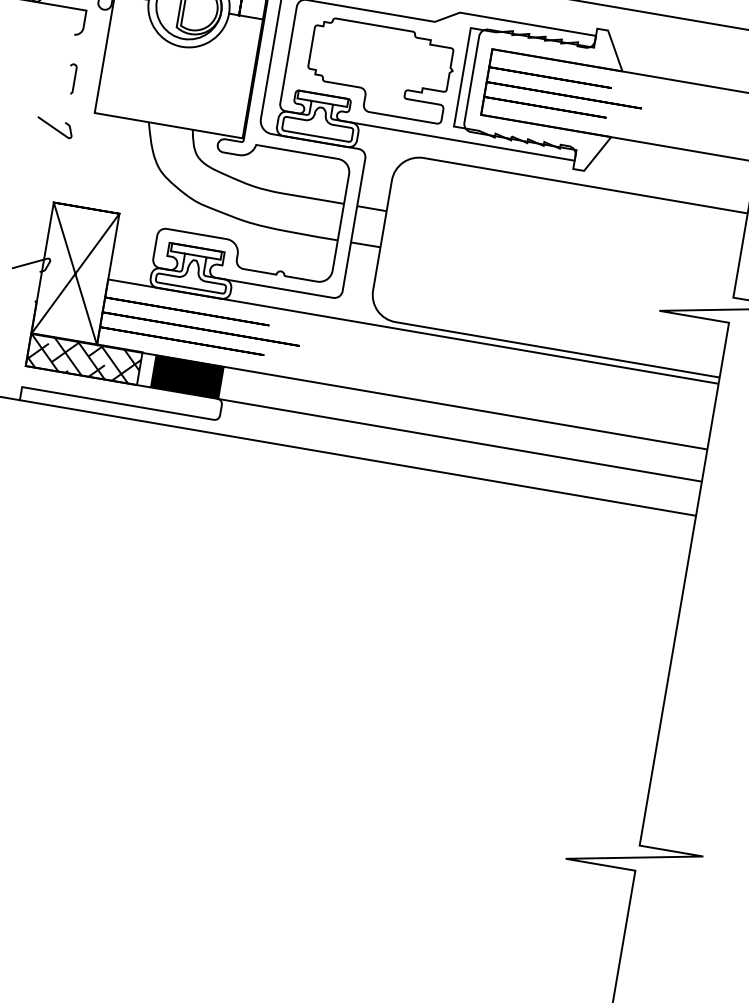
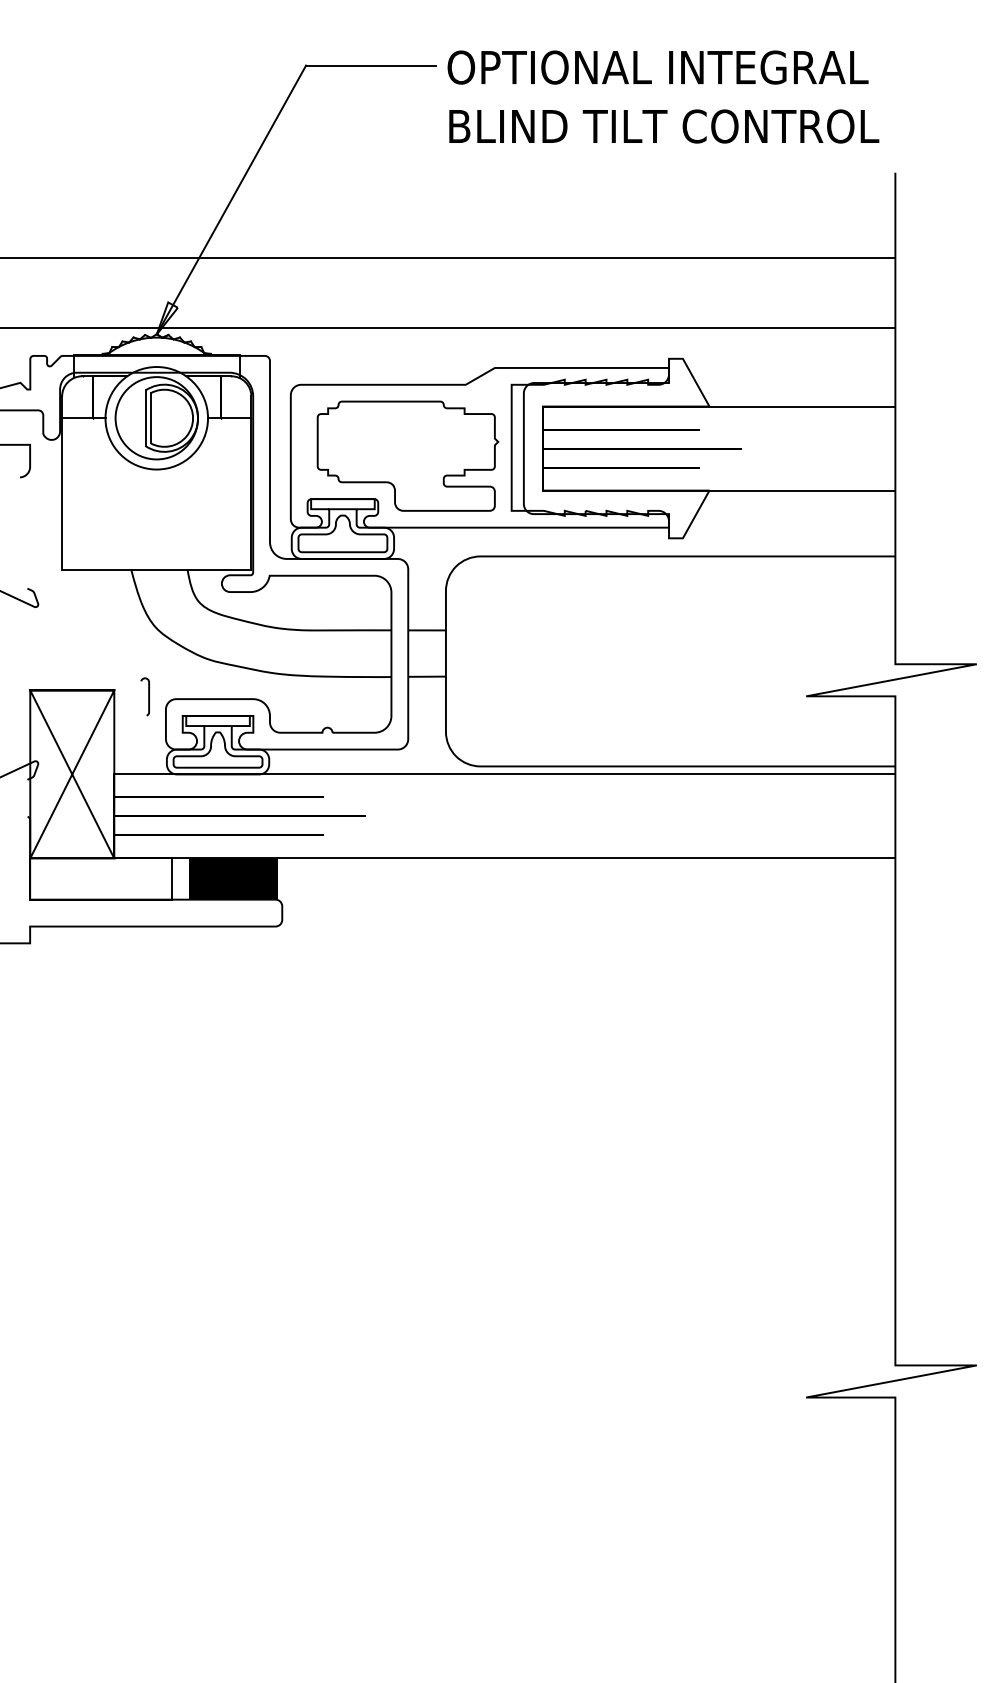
curve: (74, 79) -> (148, 696), moved
hatch: (84, 359) -> (101, 878), removed
line: (459, 440) -> (585, 899), removed
line: (357, 458) -> (462, 943), removed

